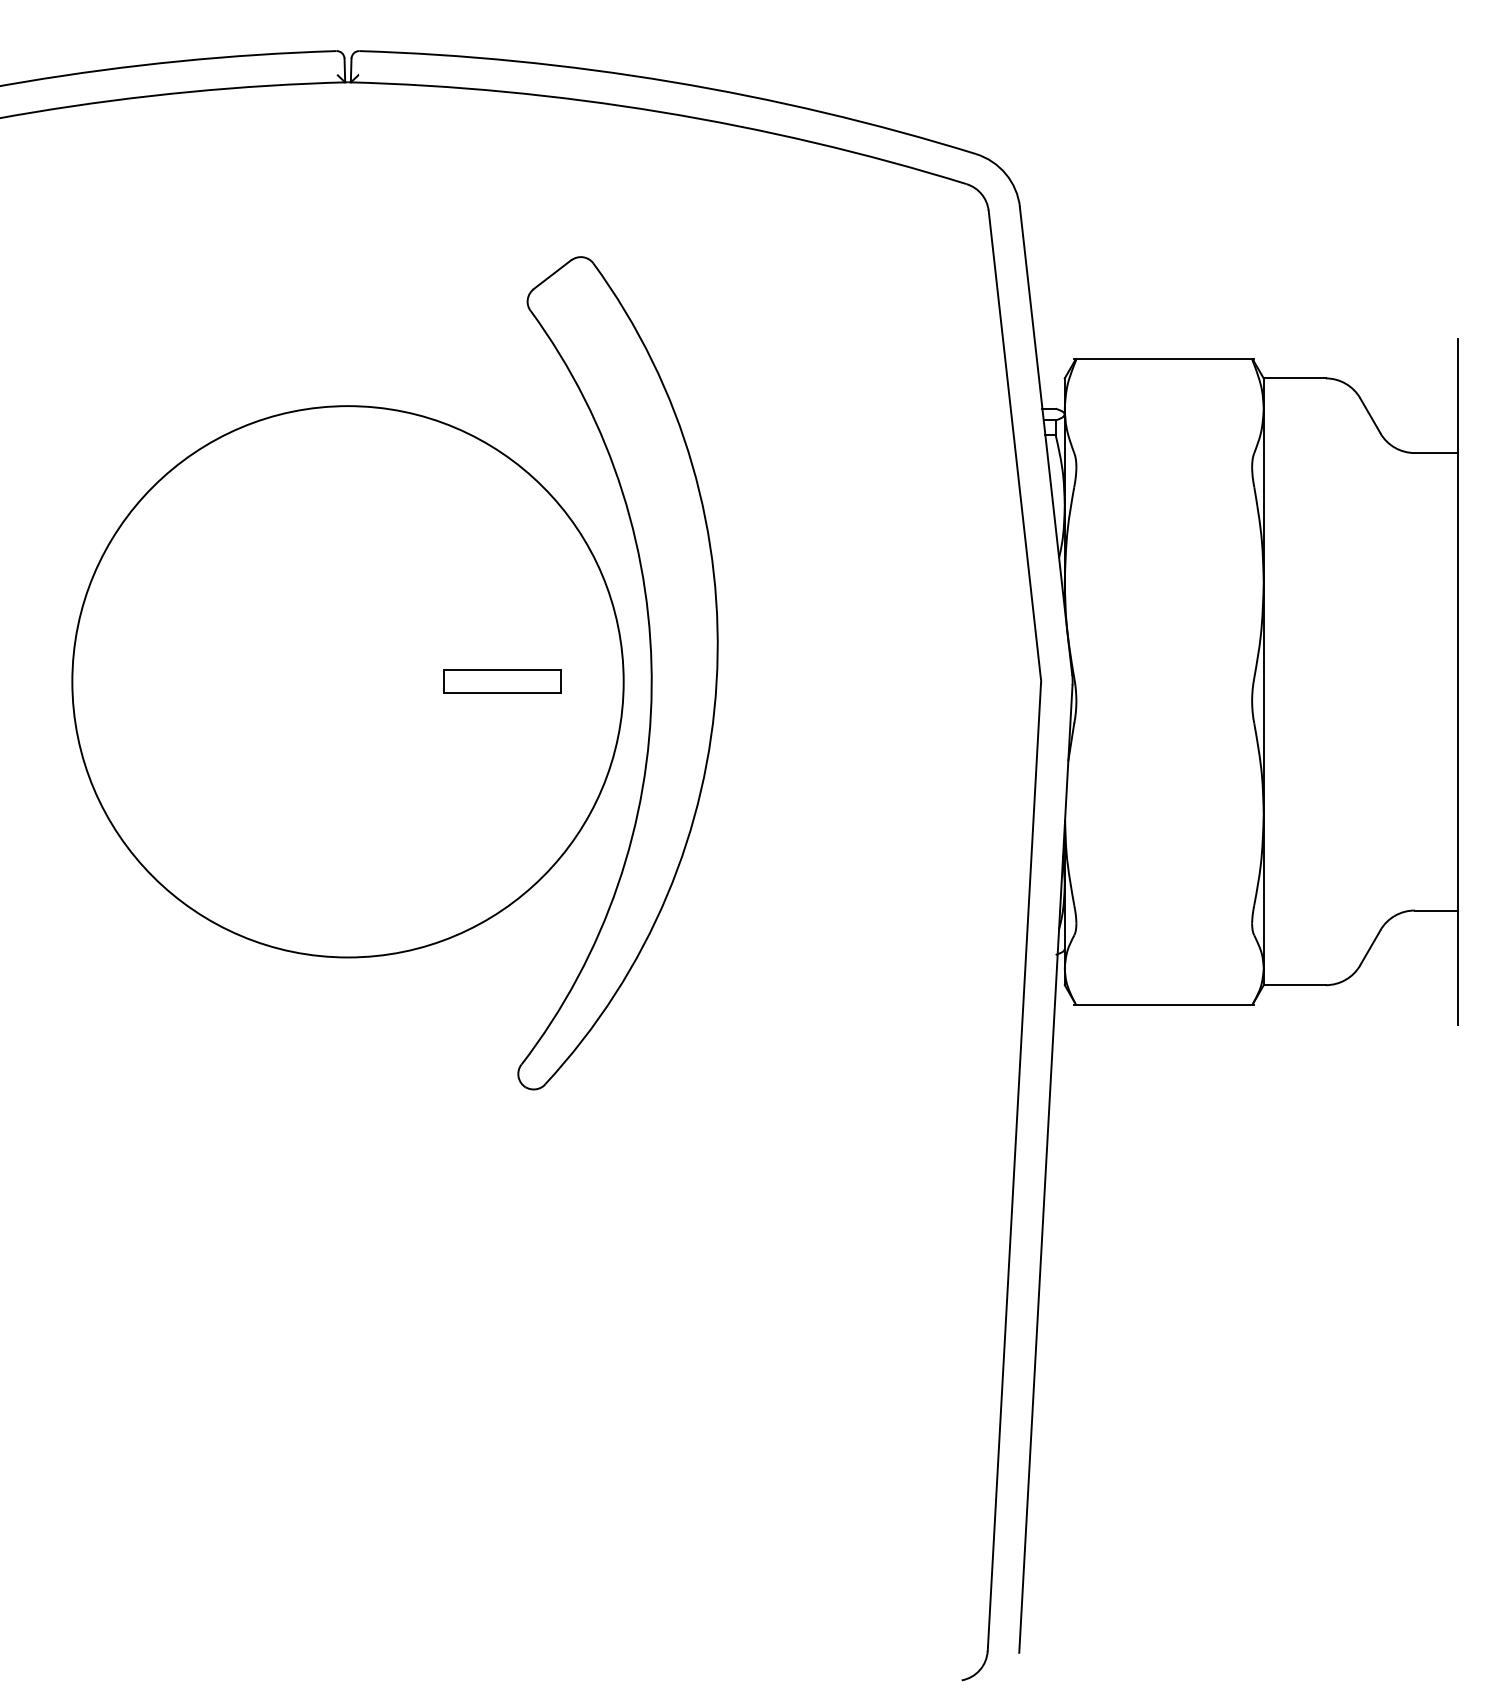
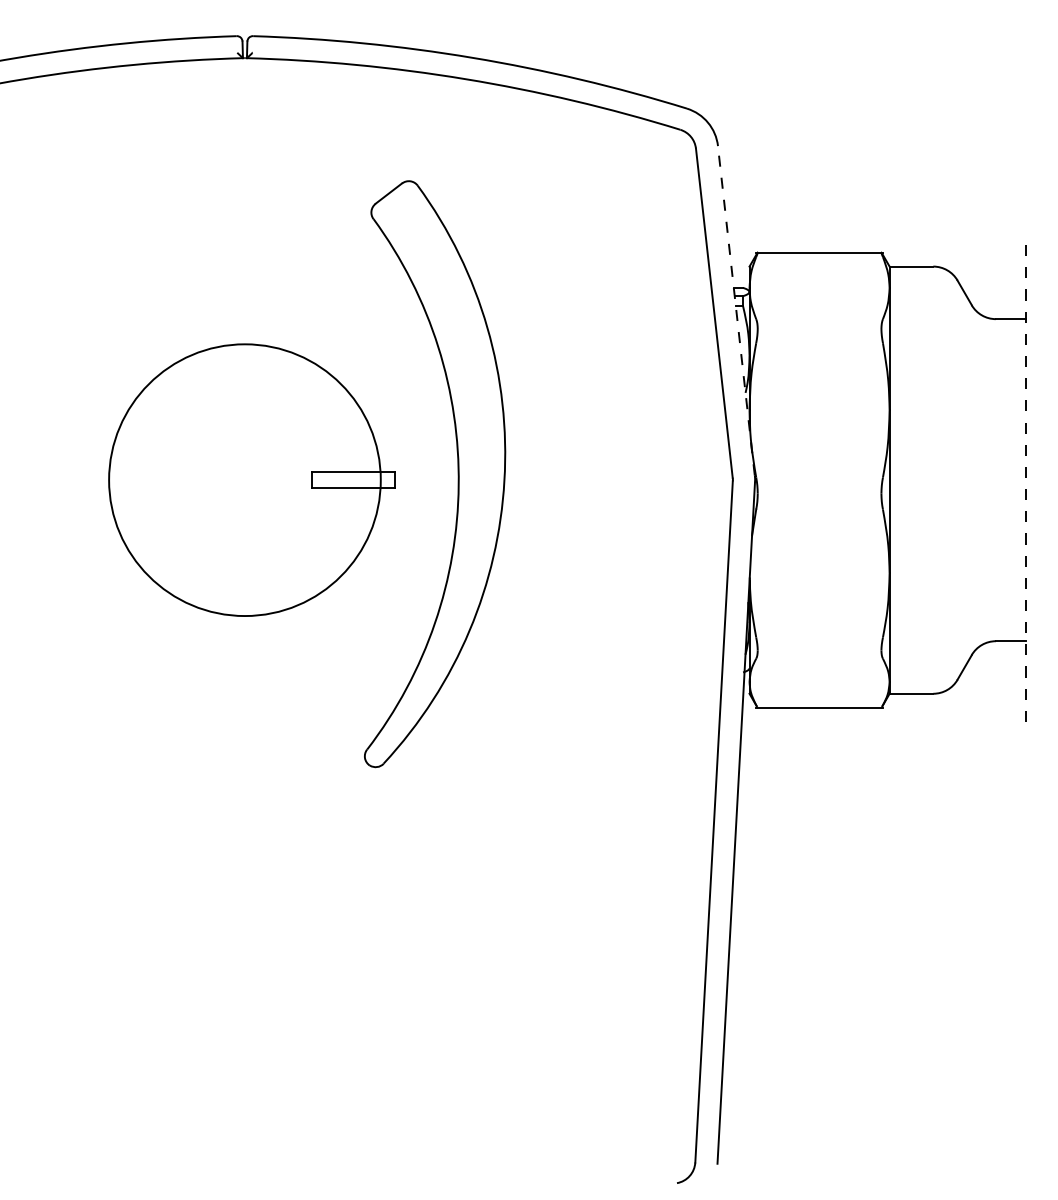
line: (1045, 440) -> (735, 310), solid -> dashed
circle: (347, 681) -> (244, 479), size x0.7
line: (1457, 681) -> (1026, 479), solid -> dashed

